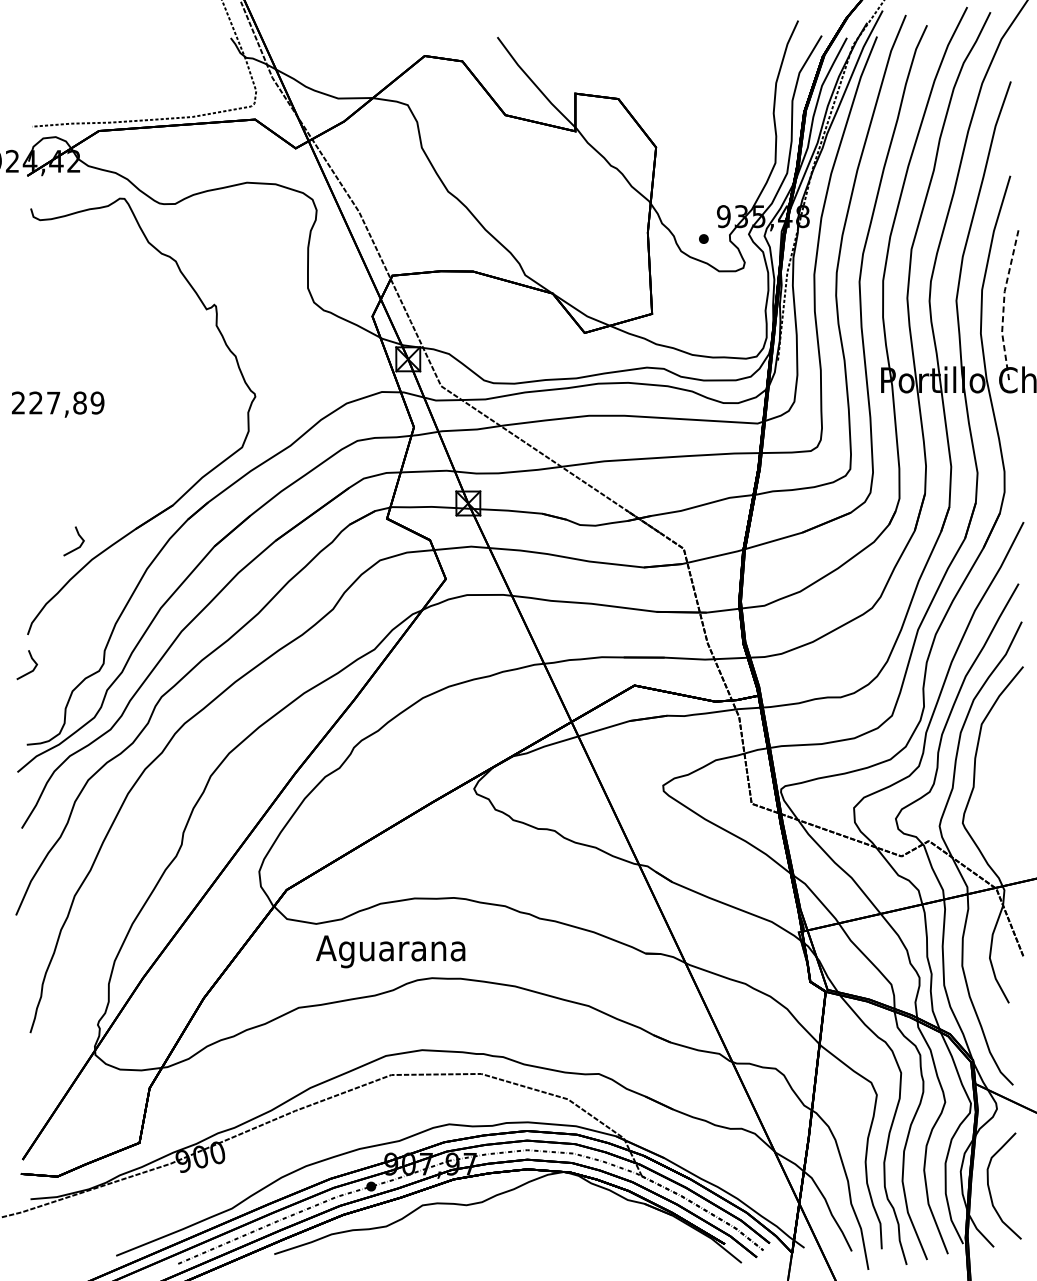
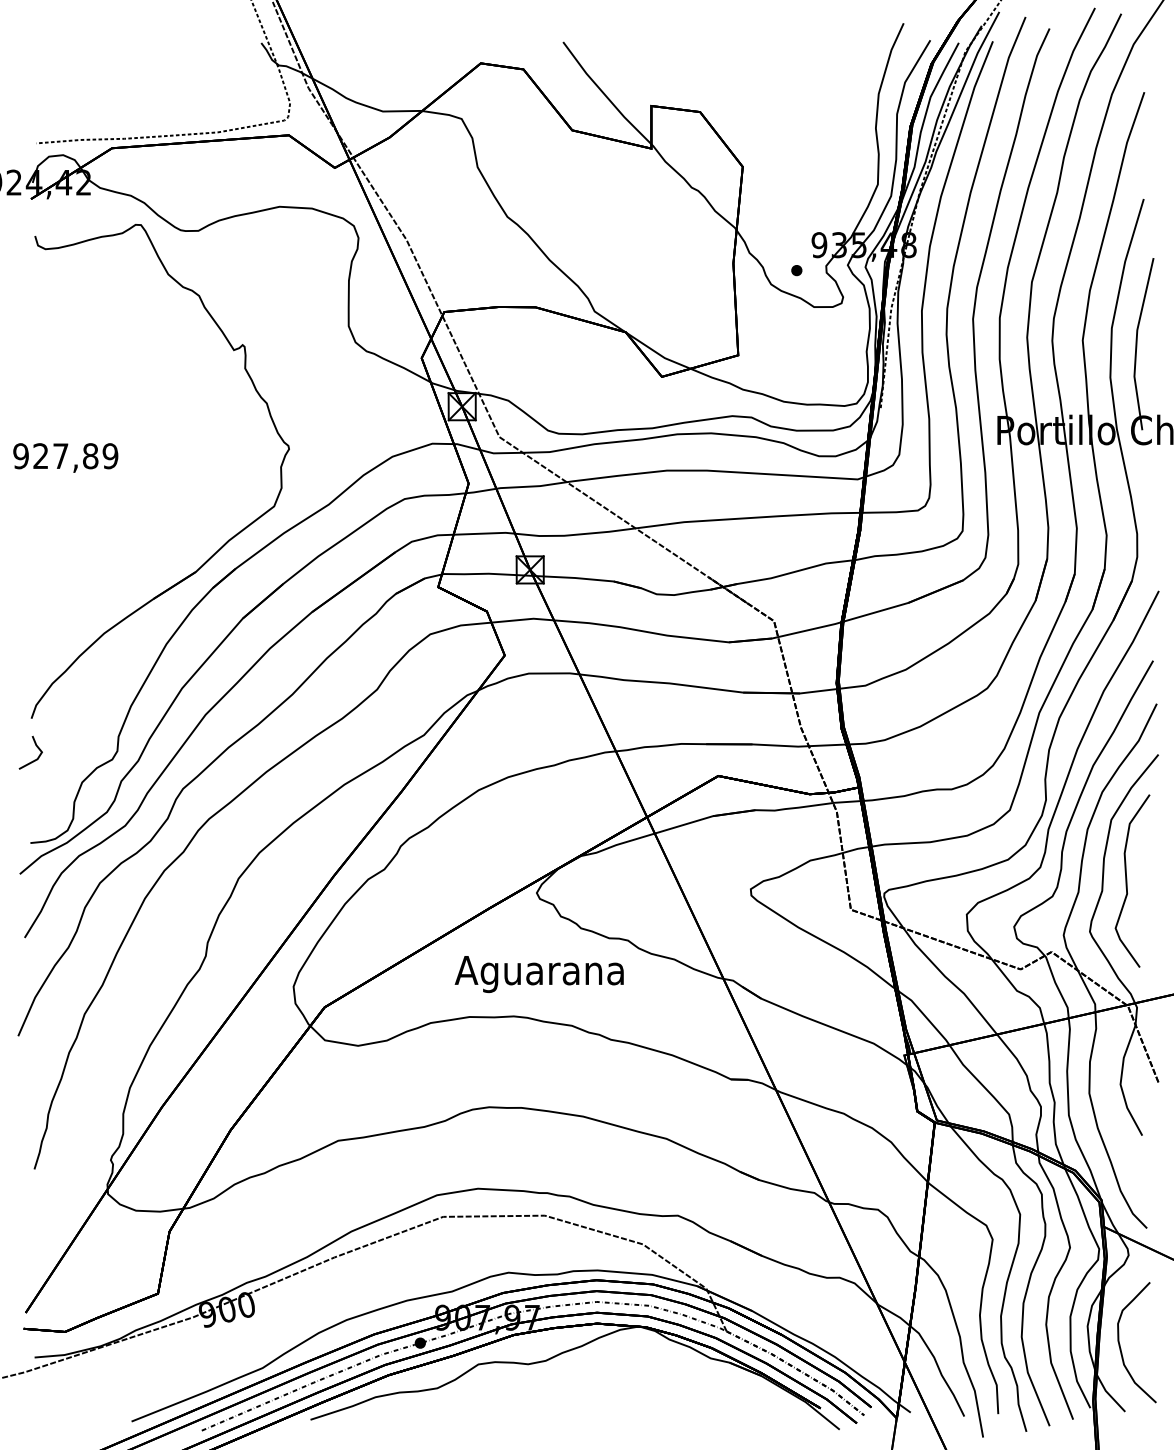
line: (1003, 304) -> (1136, 344), dashed -> solid
text: (18, 403) -> (20, 456), 227,89 -> 927,89
line: (79, 536) -> (89, 607), removed
curve: (995, 777) -> (1127, 880), added
text: (389, 951) -> (538, 974), moved

